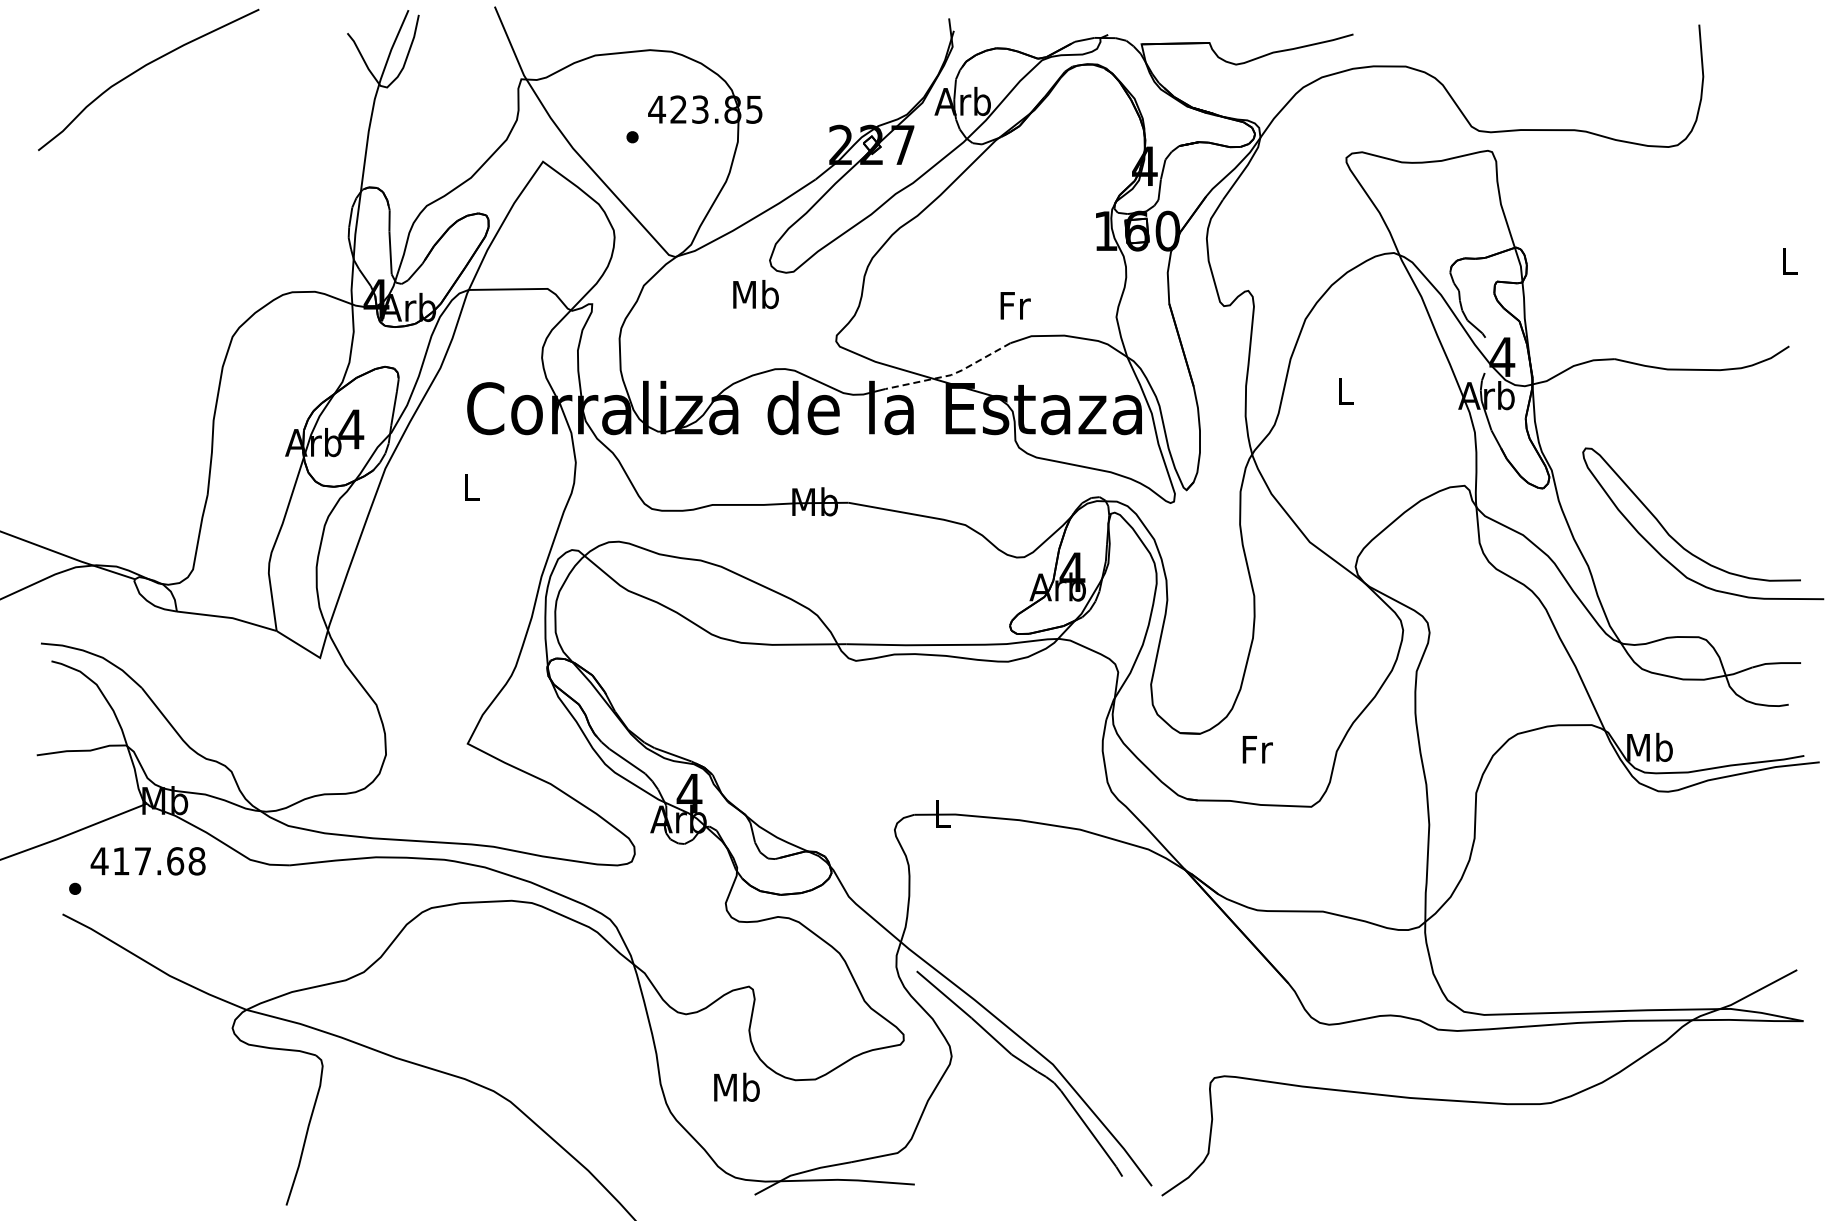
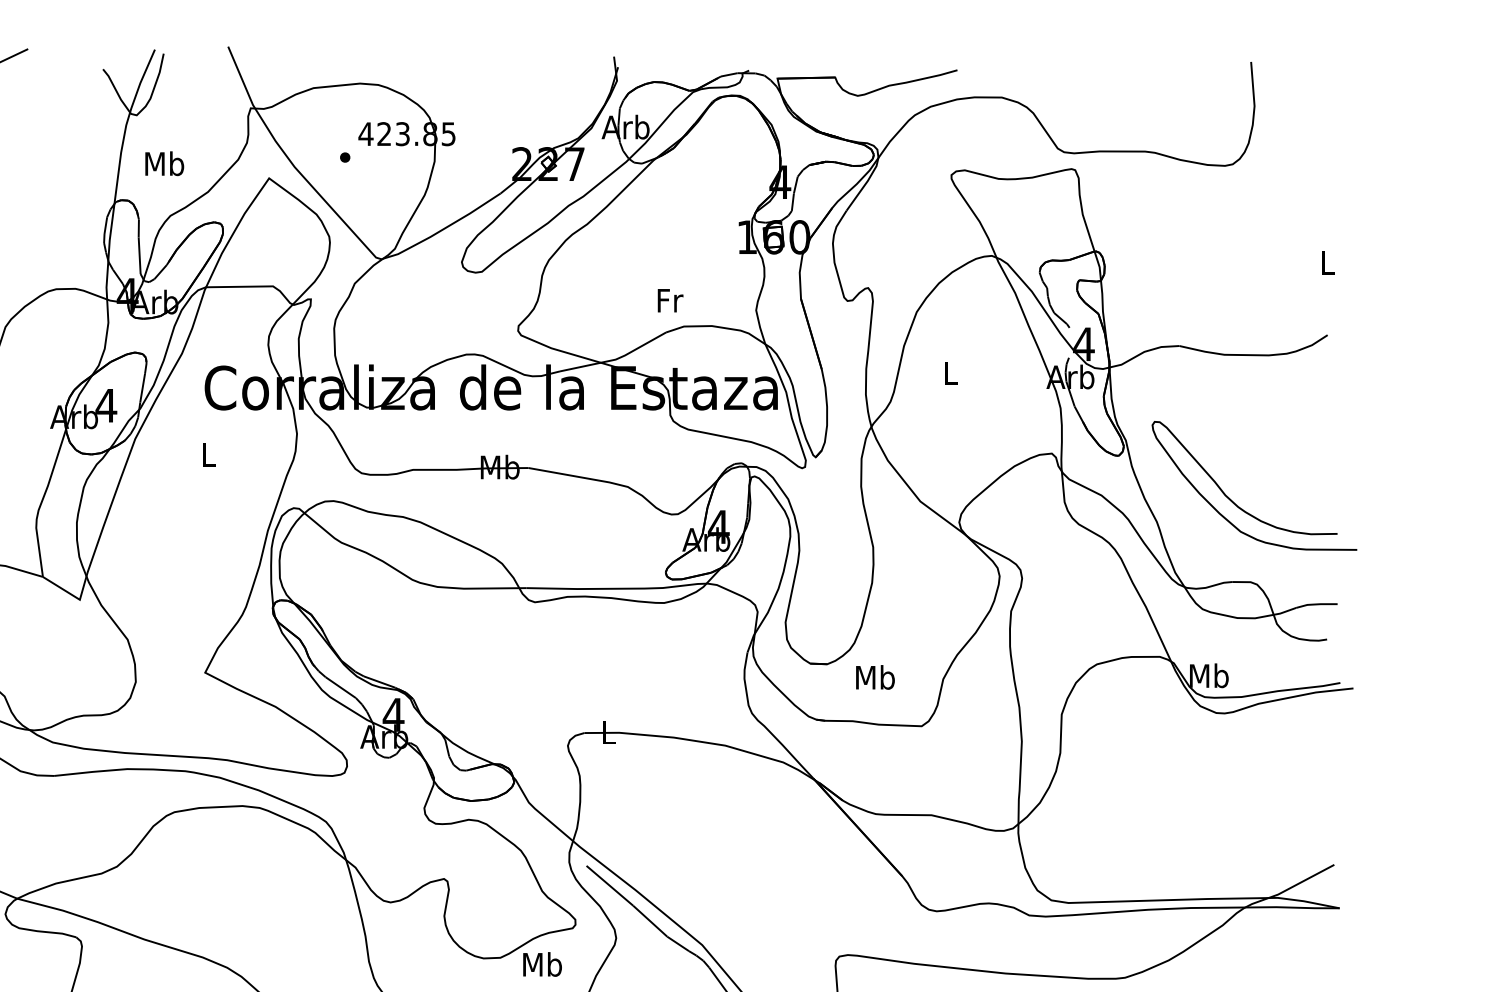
text: (755, 294) -> (164, 163), moved
line: (951, 375) -> (616, 359), dashed -> solid
text: (1256, 748) -> (875, 676), Fr -> Mb
text: (736, 1086) -> (542, 963), moved

